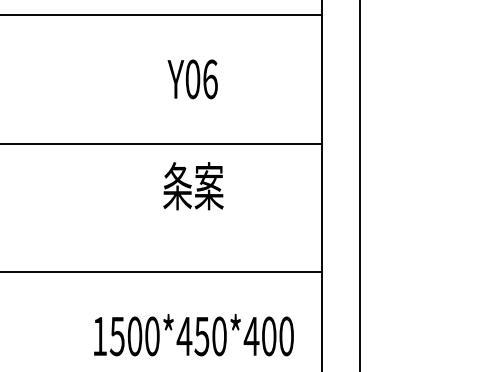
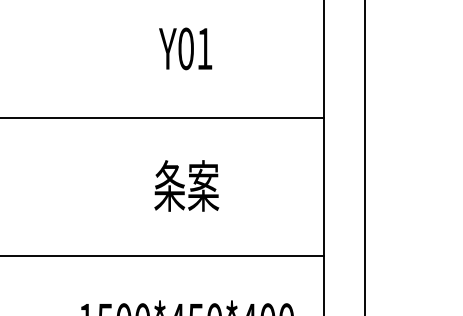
text: (210, 79) -> (204, 49), Y06 -> Y01
text: (193, 186) -> (186, 186), moved

